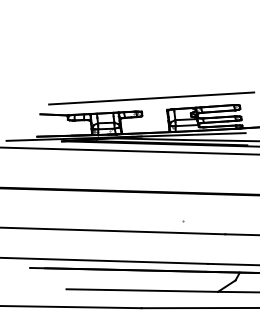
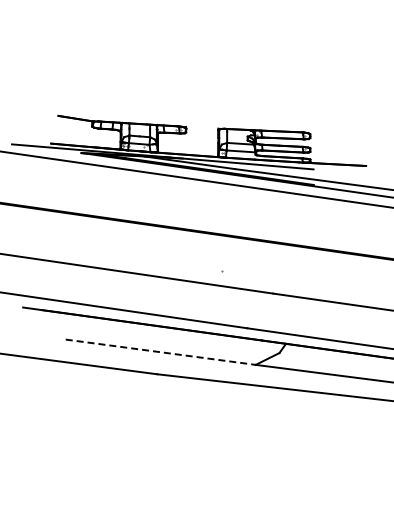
line: (151, 97) -> (200, 111), removed
line: (142, 290) -> (160, 352), solid -> dashed

